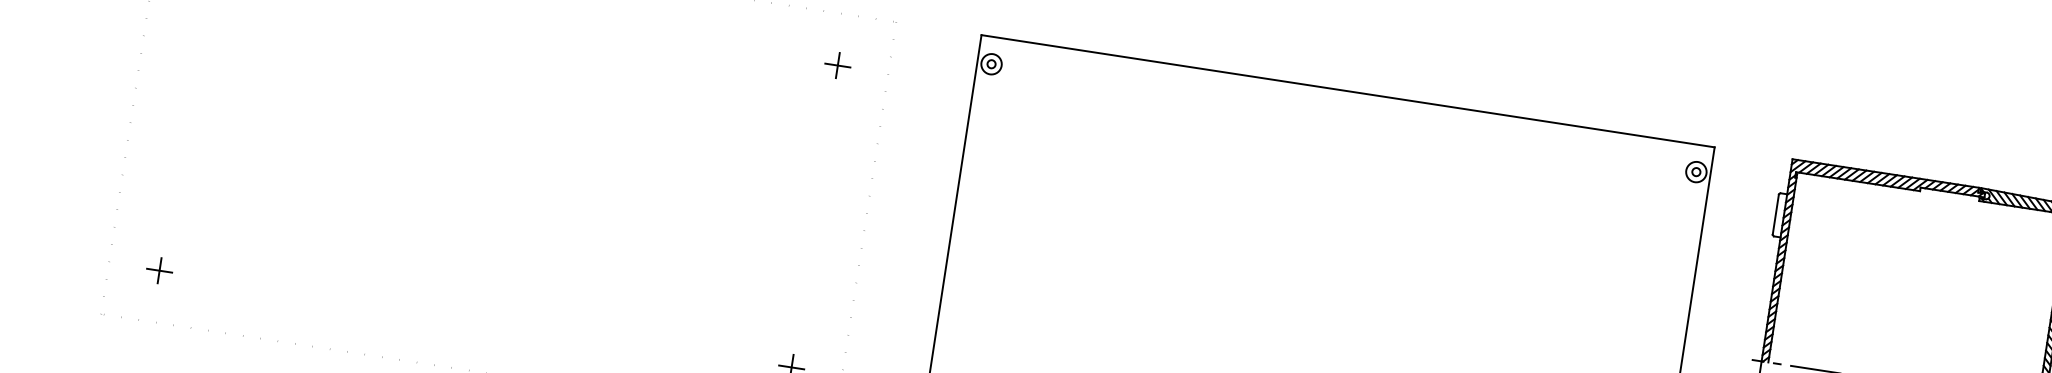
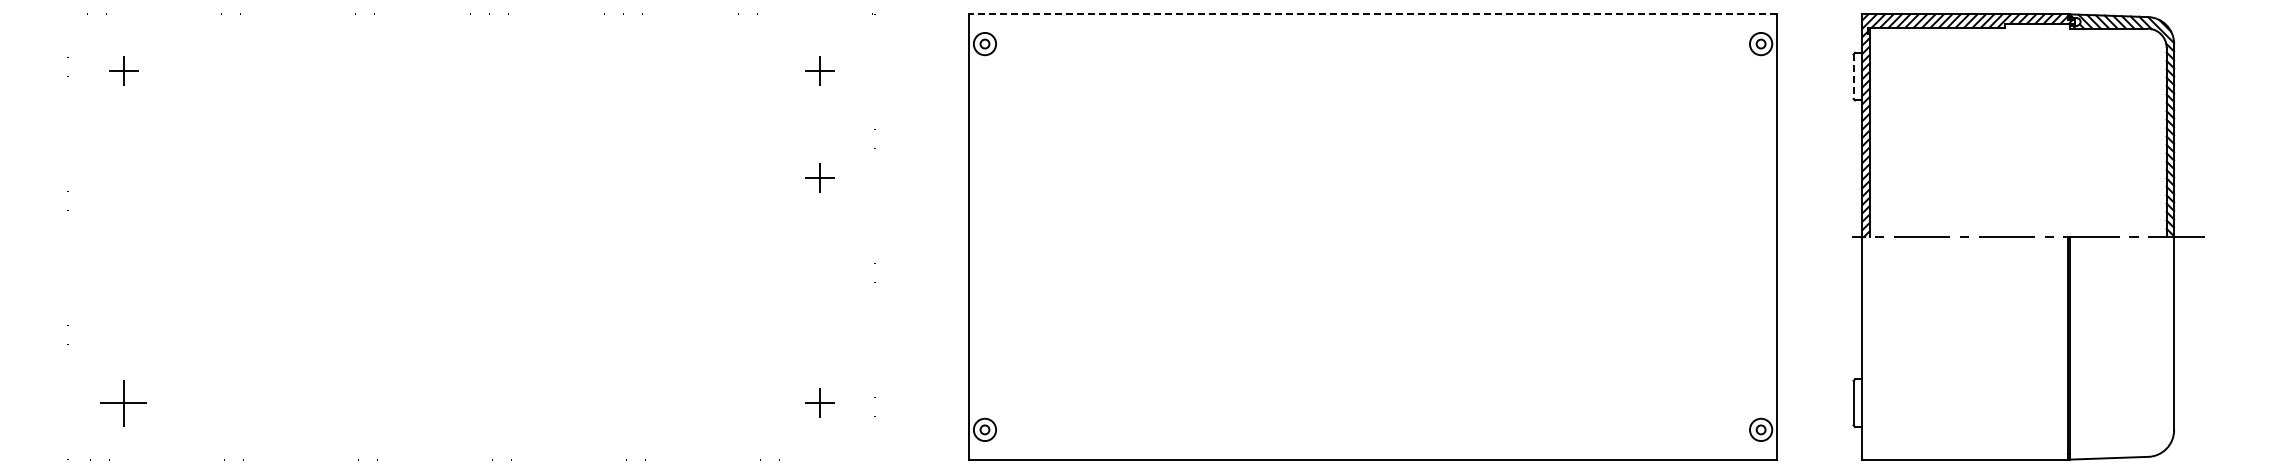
line: (1348, 91) -> (1373, 14), solid -> dashed
part: (822, 162) -> (819, 177), added
line: (1775, 215) -> (1853, 77), solid -> dashed
part: (159, 270) -> (123, 402), size x1.6

